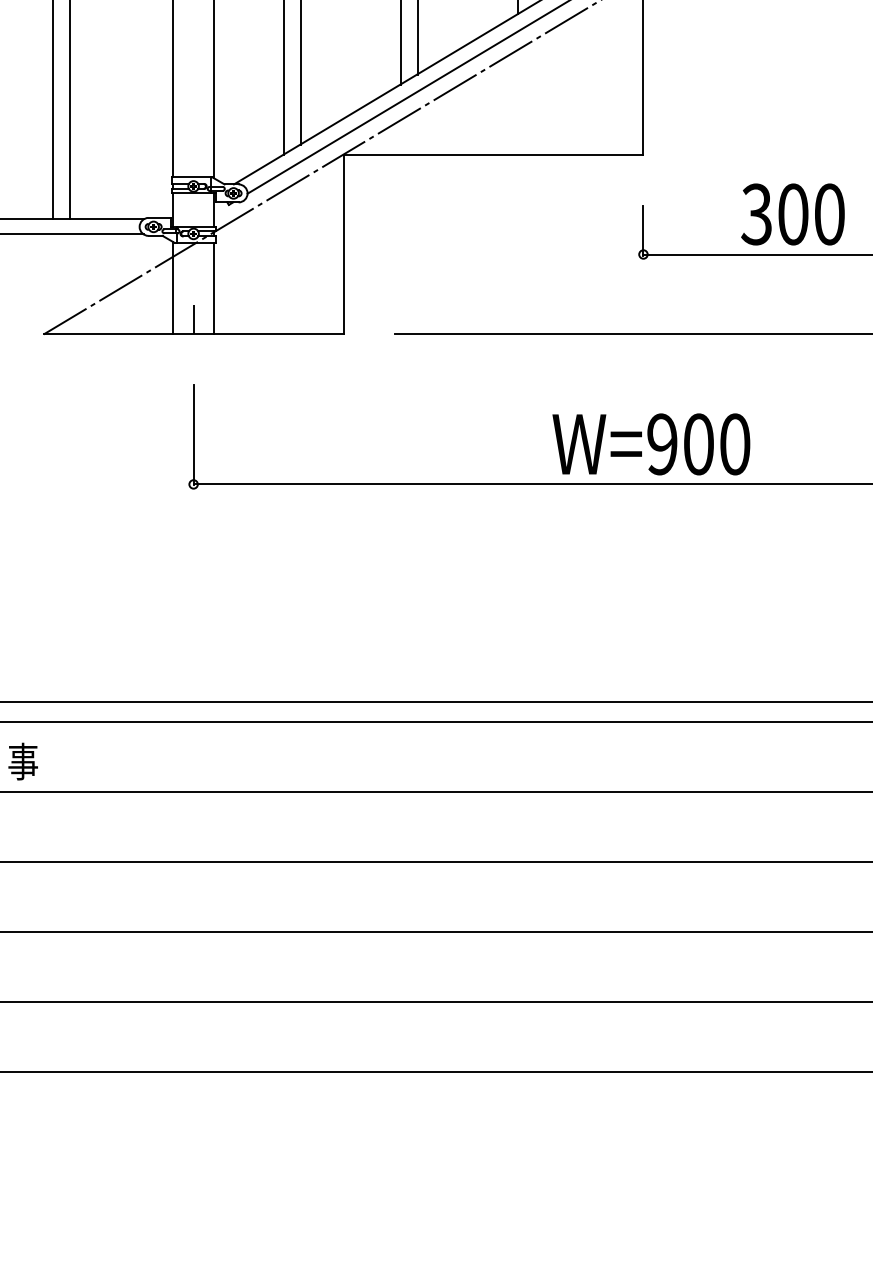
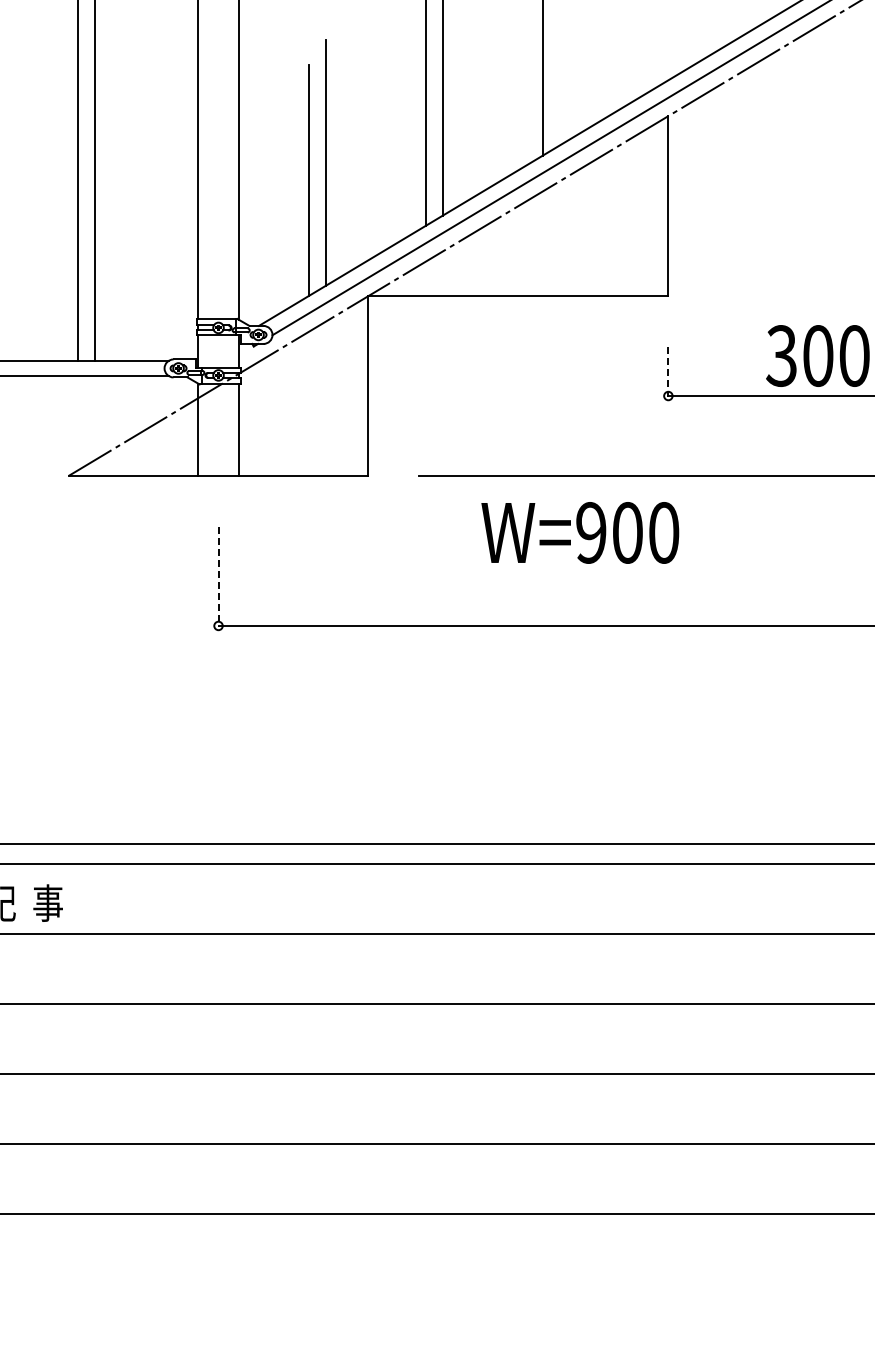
line: (643, 230) -> (668, 372), solid -> dashed
line: (193, 319) -> (218, 461), removed
line: (193, 434) -> (218, 576), solid -> dashed
text: (651, 443) -> (580, 532), moved

